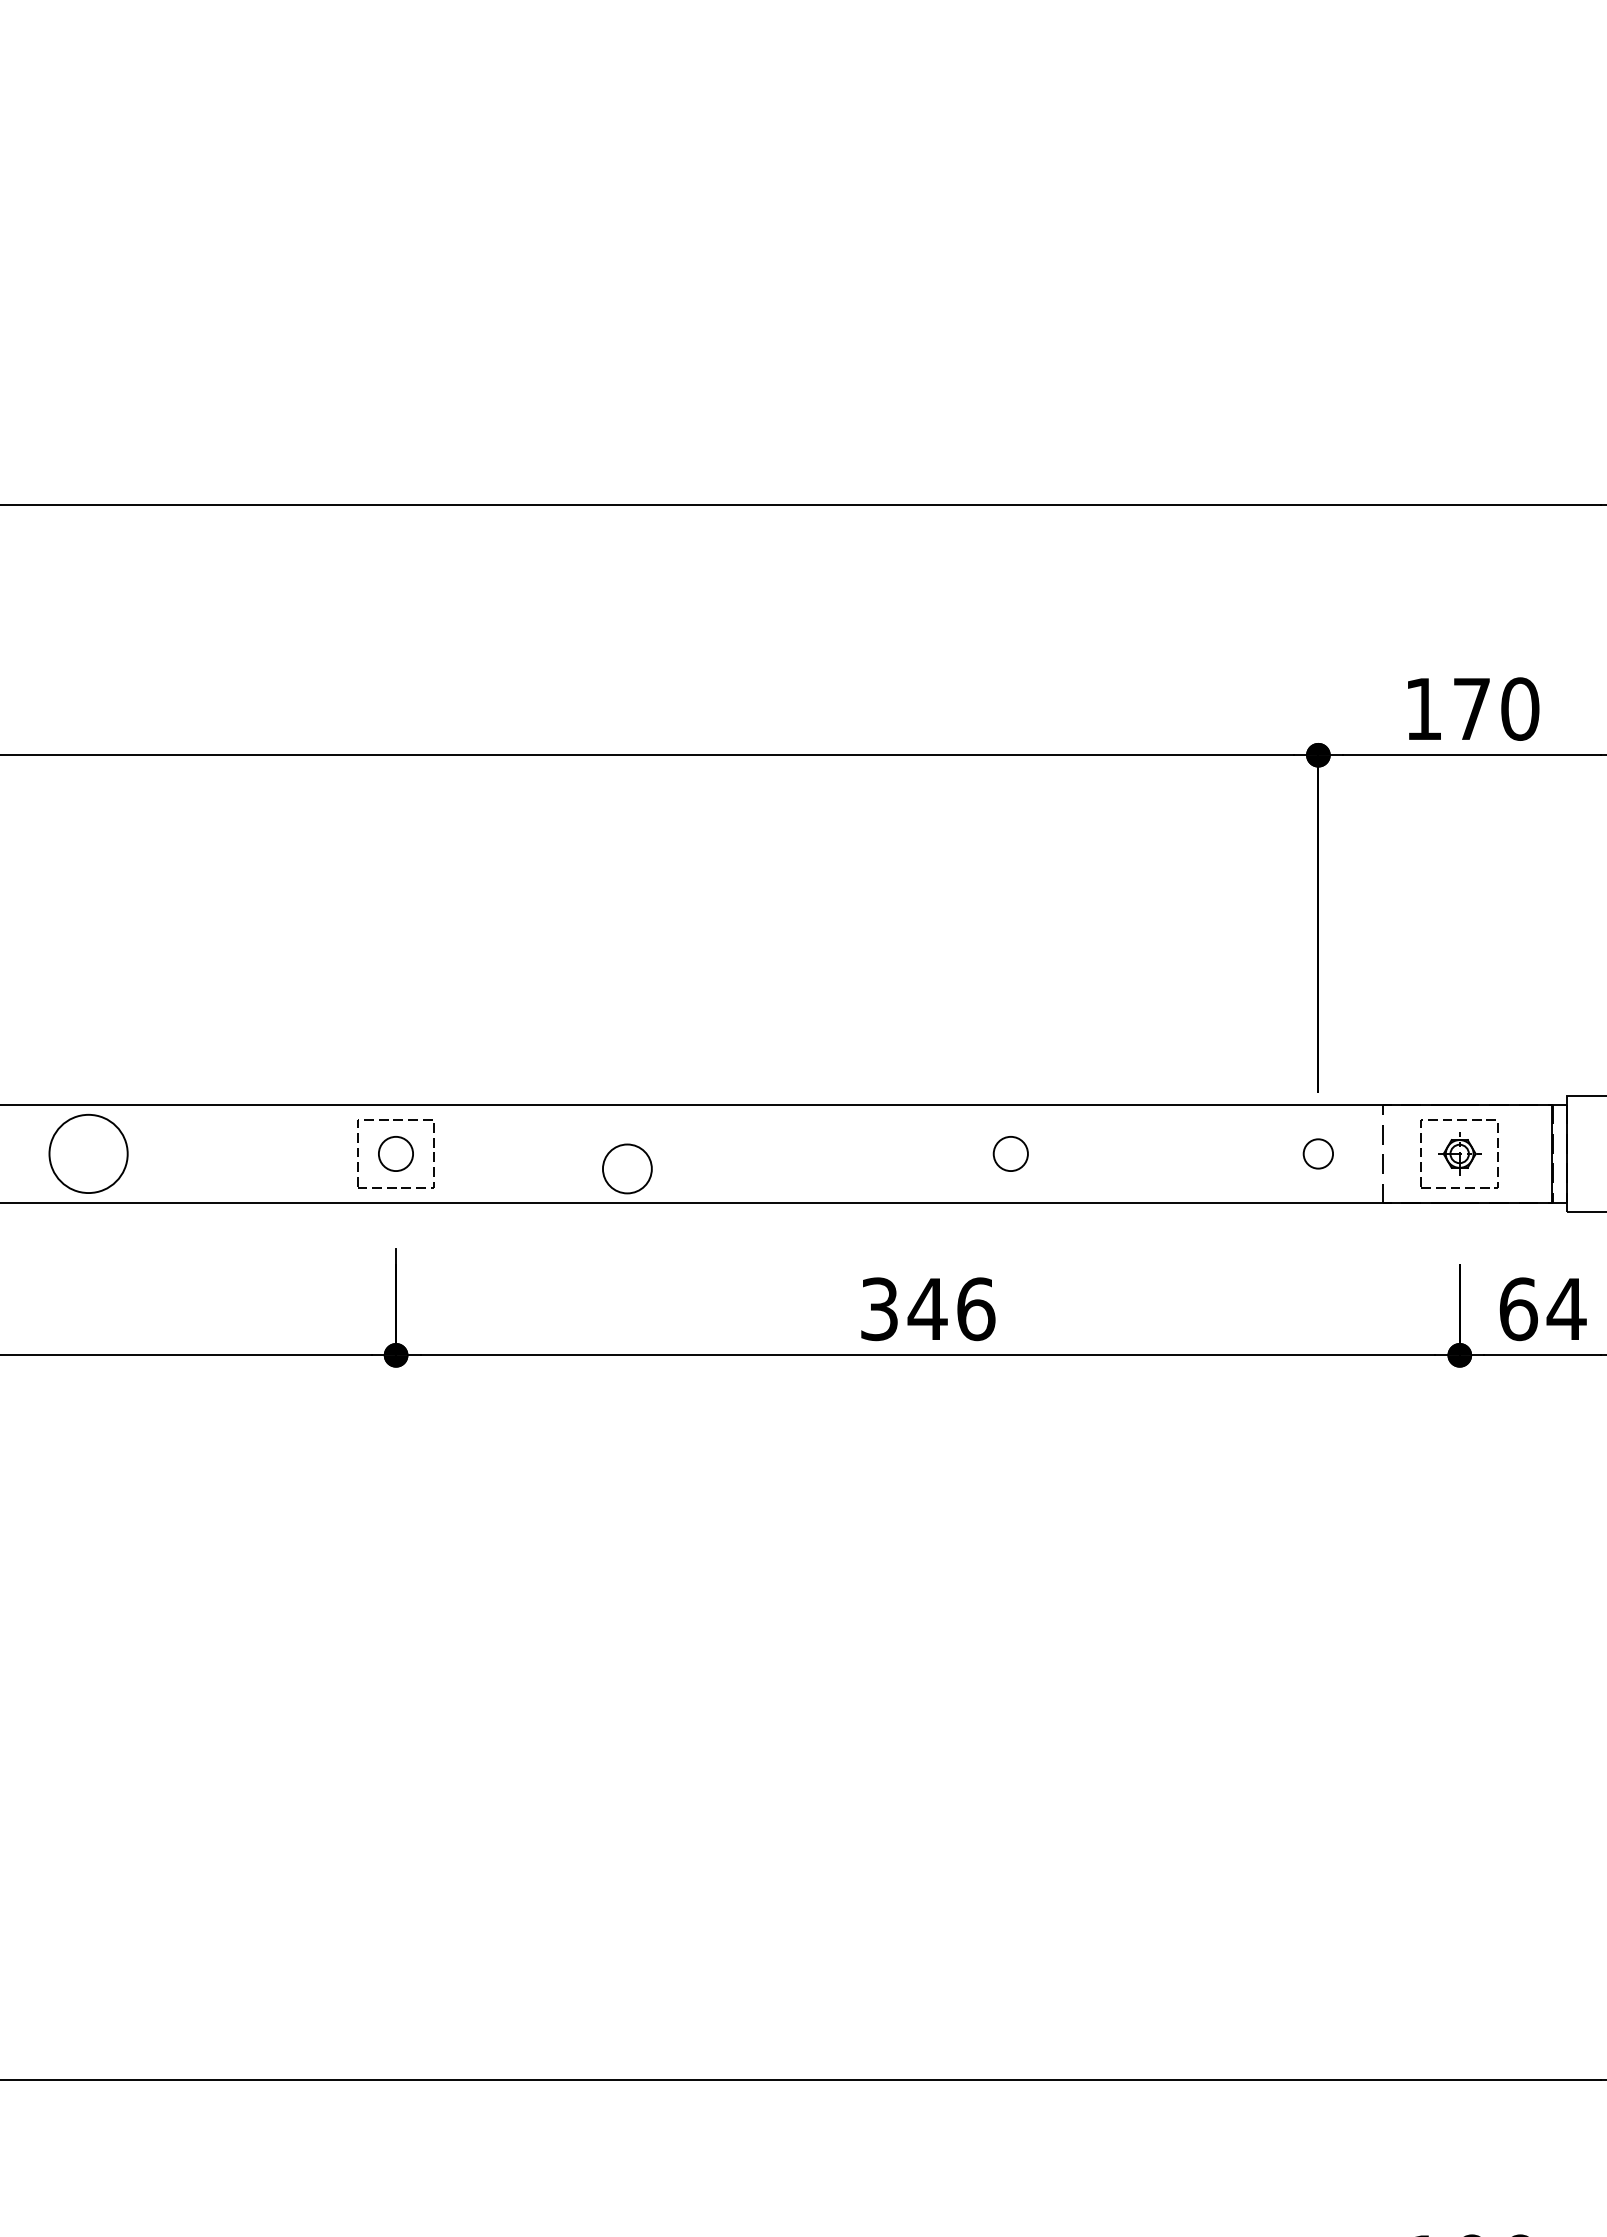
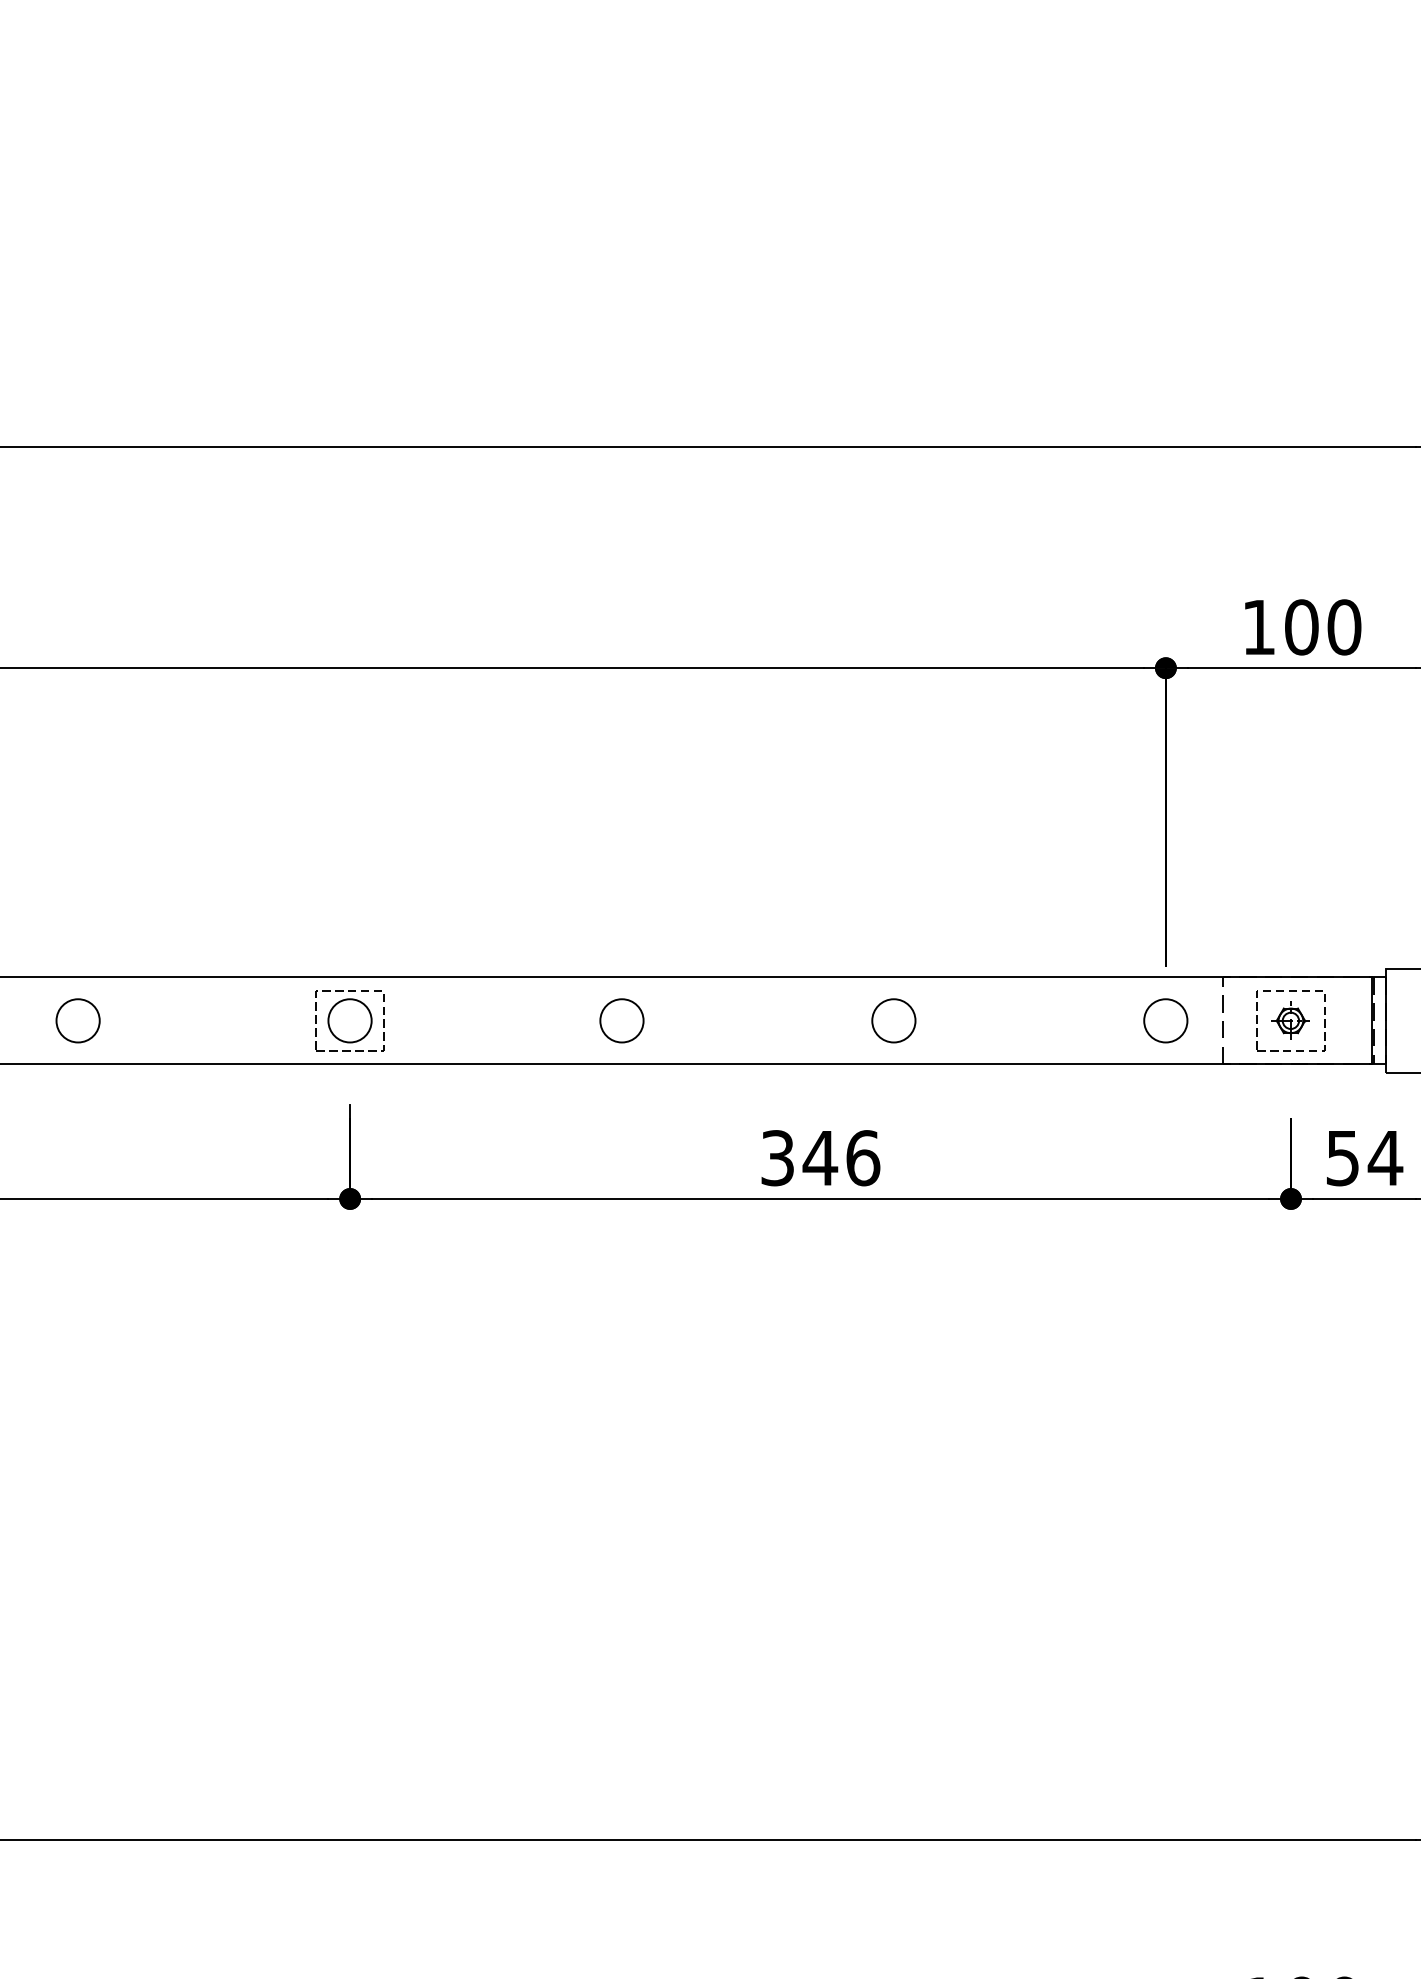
text: (1472, 708) -> (1302, 626), 170 -> 100
circle: (88, 1153) -> (78, 1020), size x0.62
circle: (395, 1153) -> (349, 1020), size x1.43
circle: (1010, 1153) -> (893, 1020), size x1.43
circle: (1318, 1153) -> (1166, 1020), size x1.67
circle: (627, 1168) -> (622, 1020), moved
text: (1518, 1309) -> (1342, 1158), 64 -> 54

